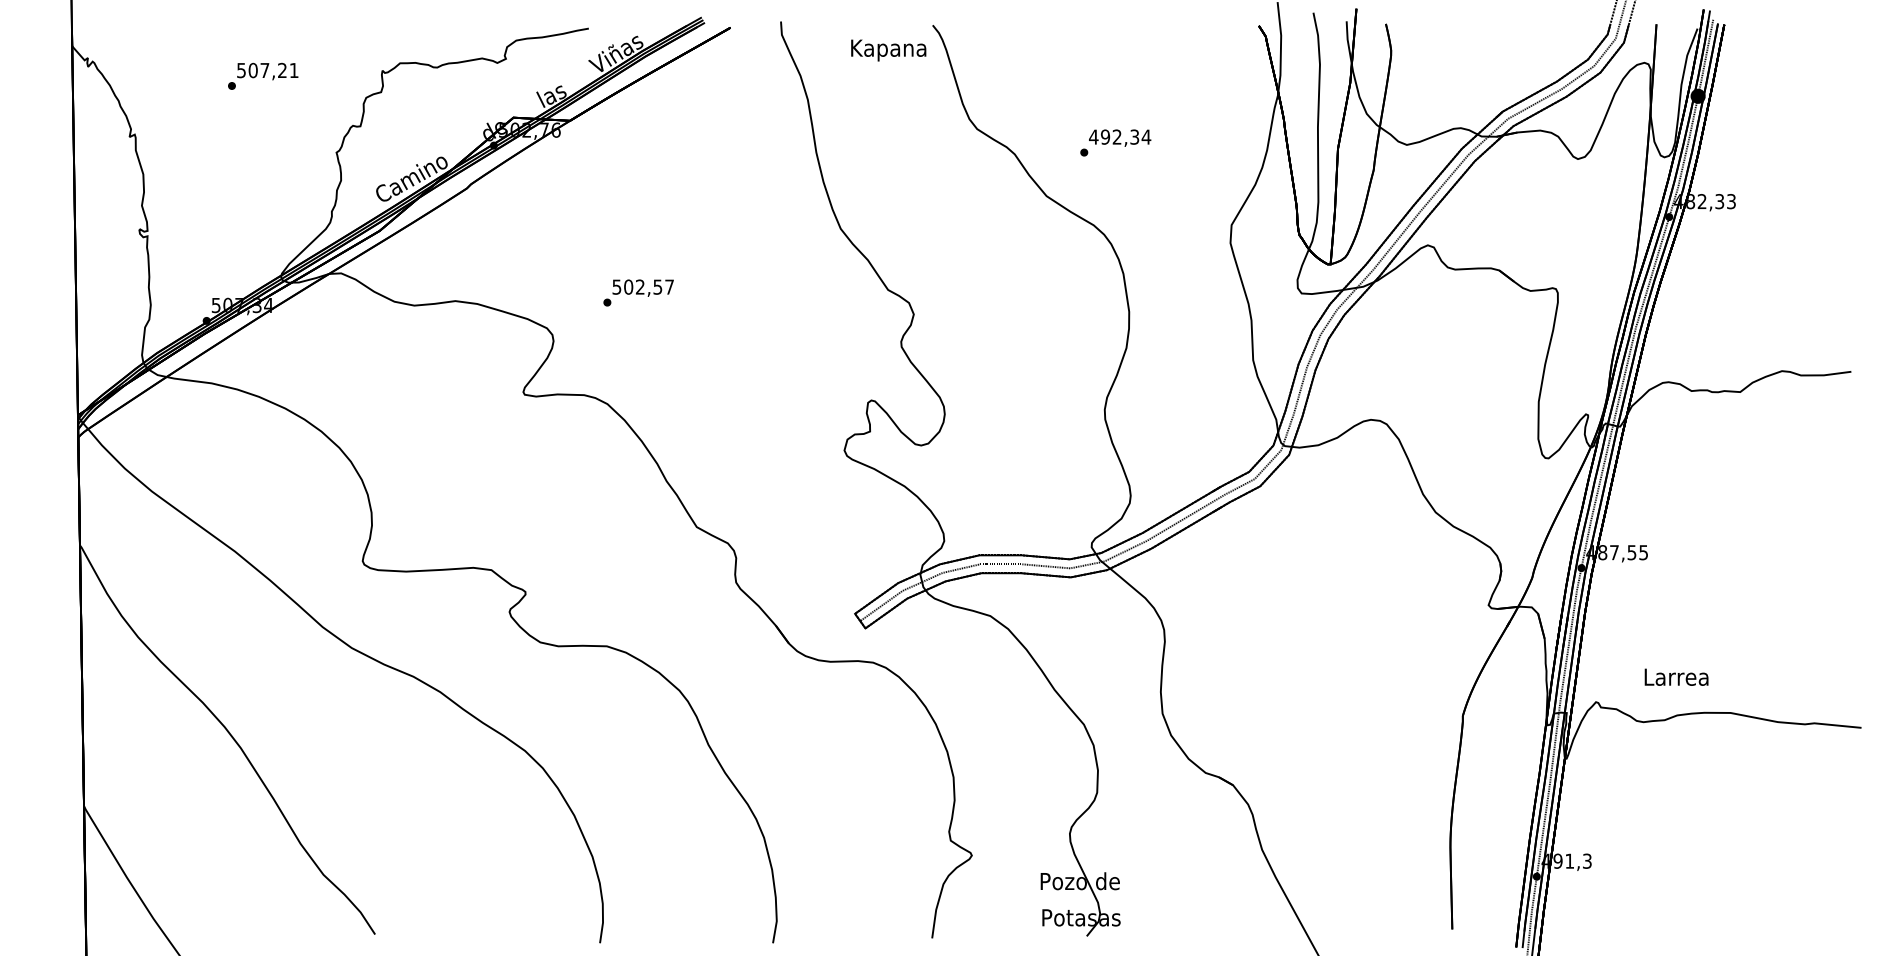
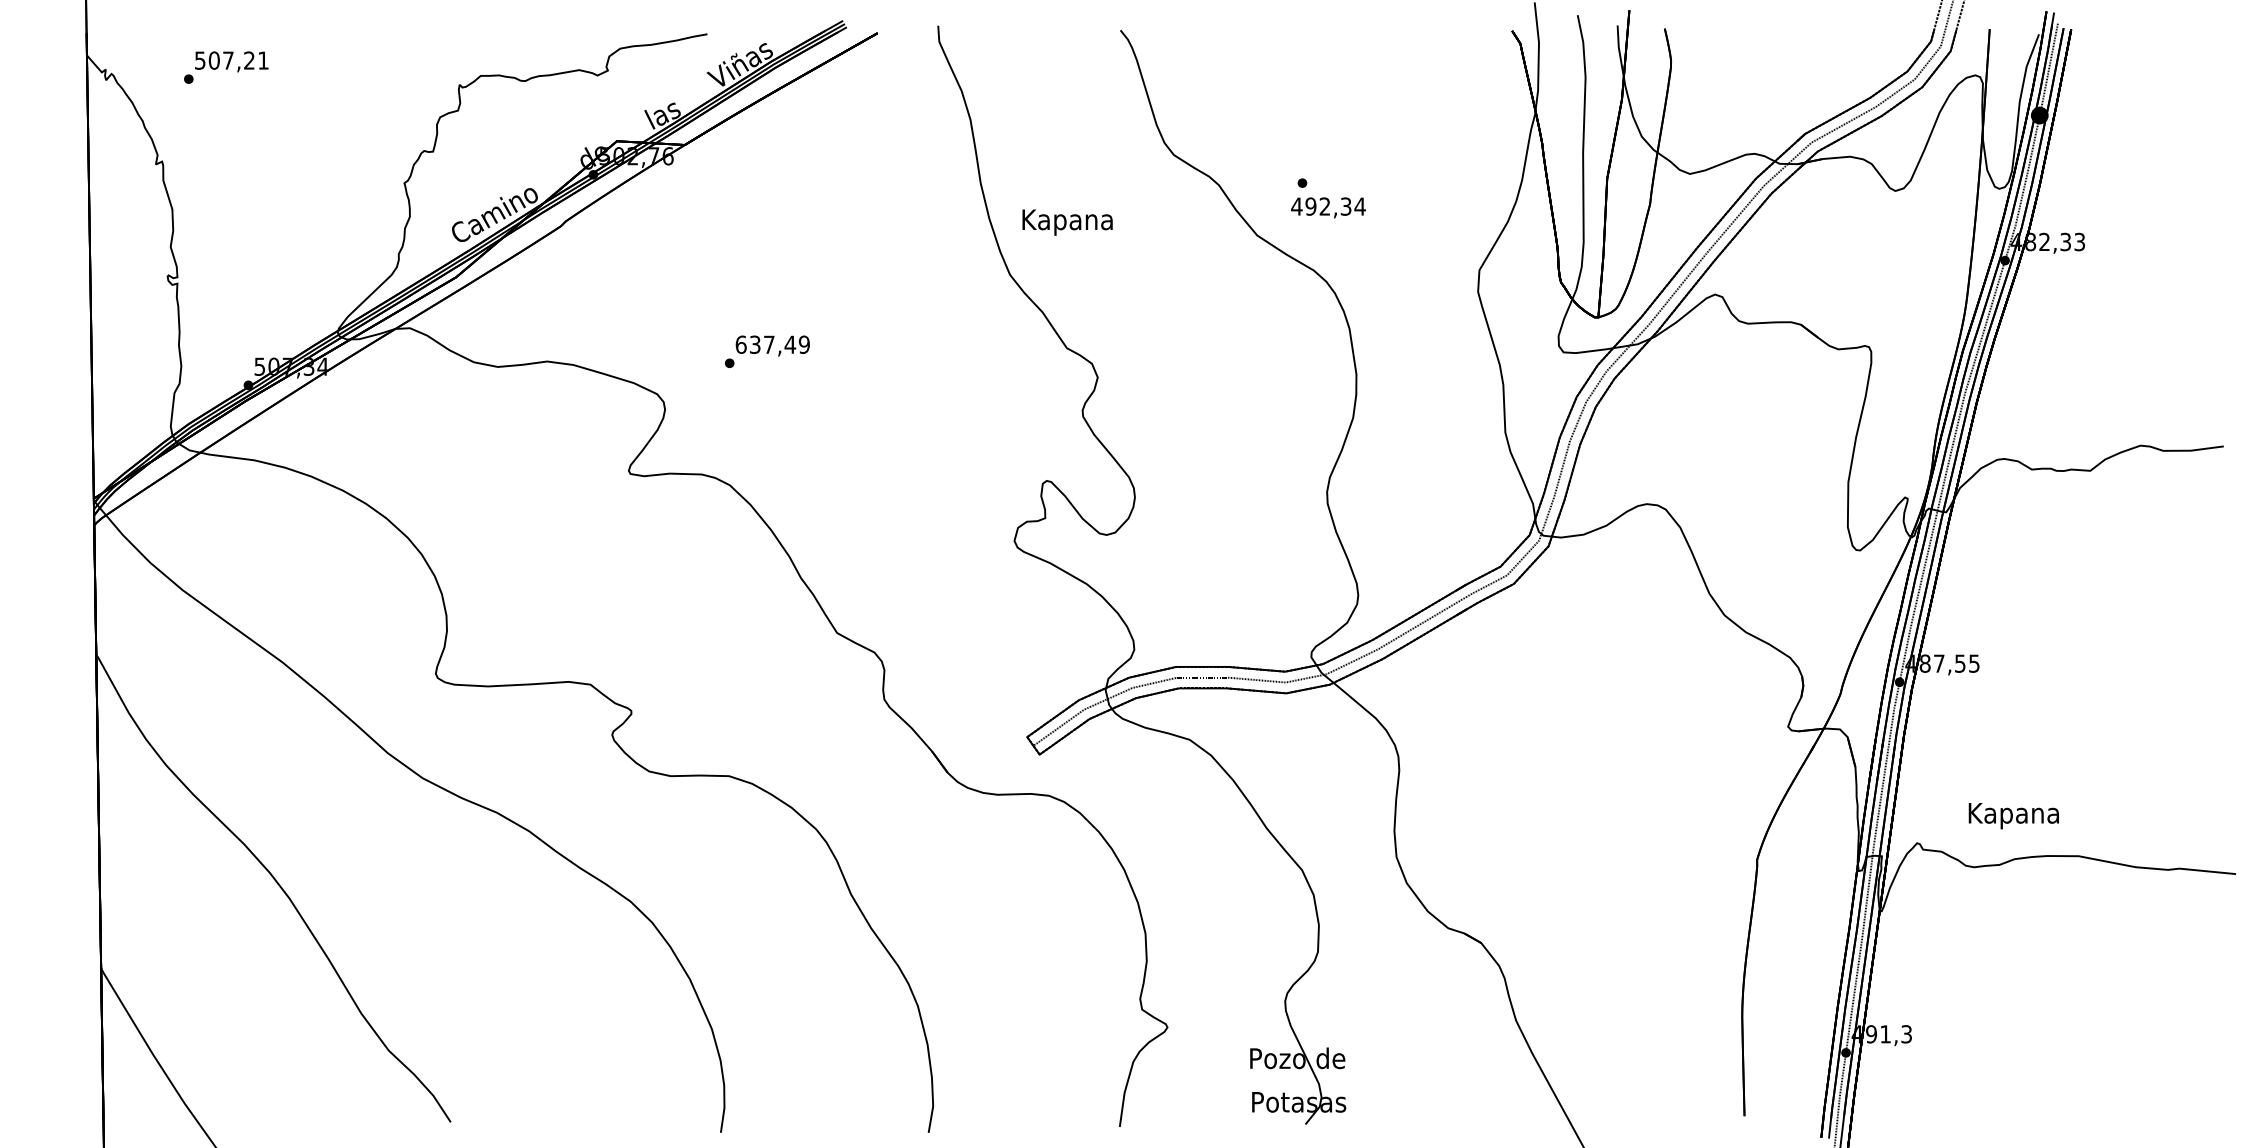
text: (888, 50) -> (1067, 222), moved
text: (263, 76) -> (226, 67), moved
text: (1120, 137) -> (1328, 207), moved
text: (643, 286) -> (772, 344), 502,57 -> 637,49
text: (1676, 679) -> (2013, 816), Larrea -> Kapana

